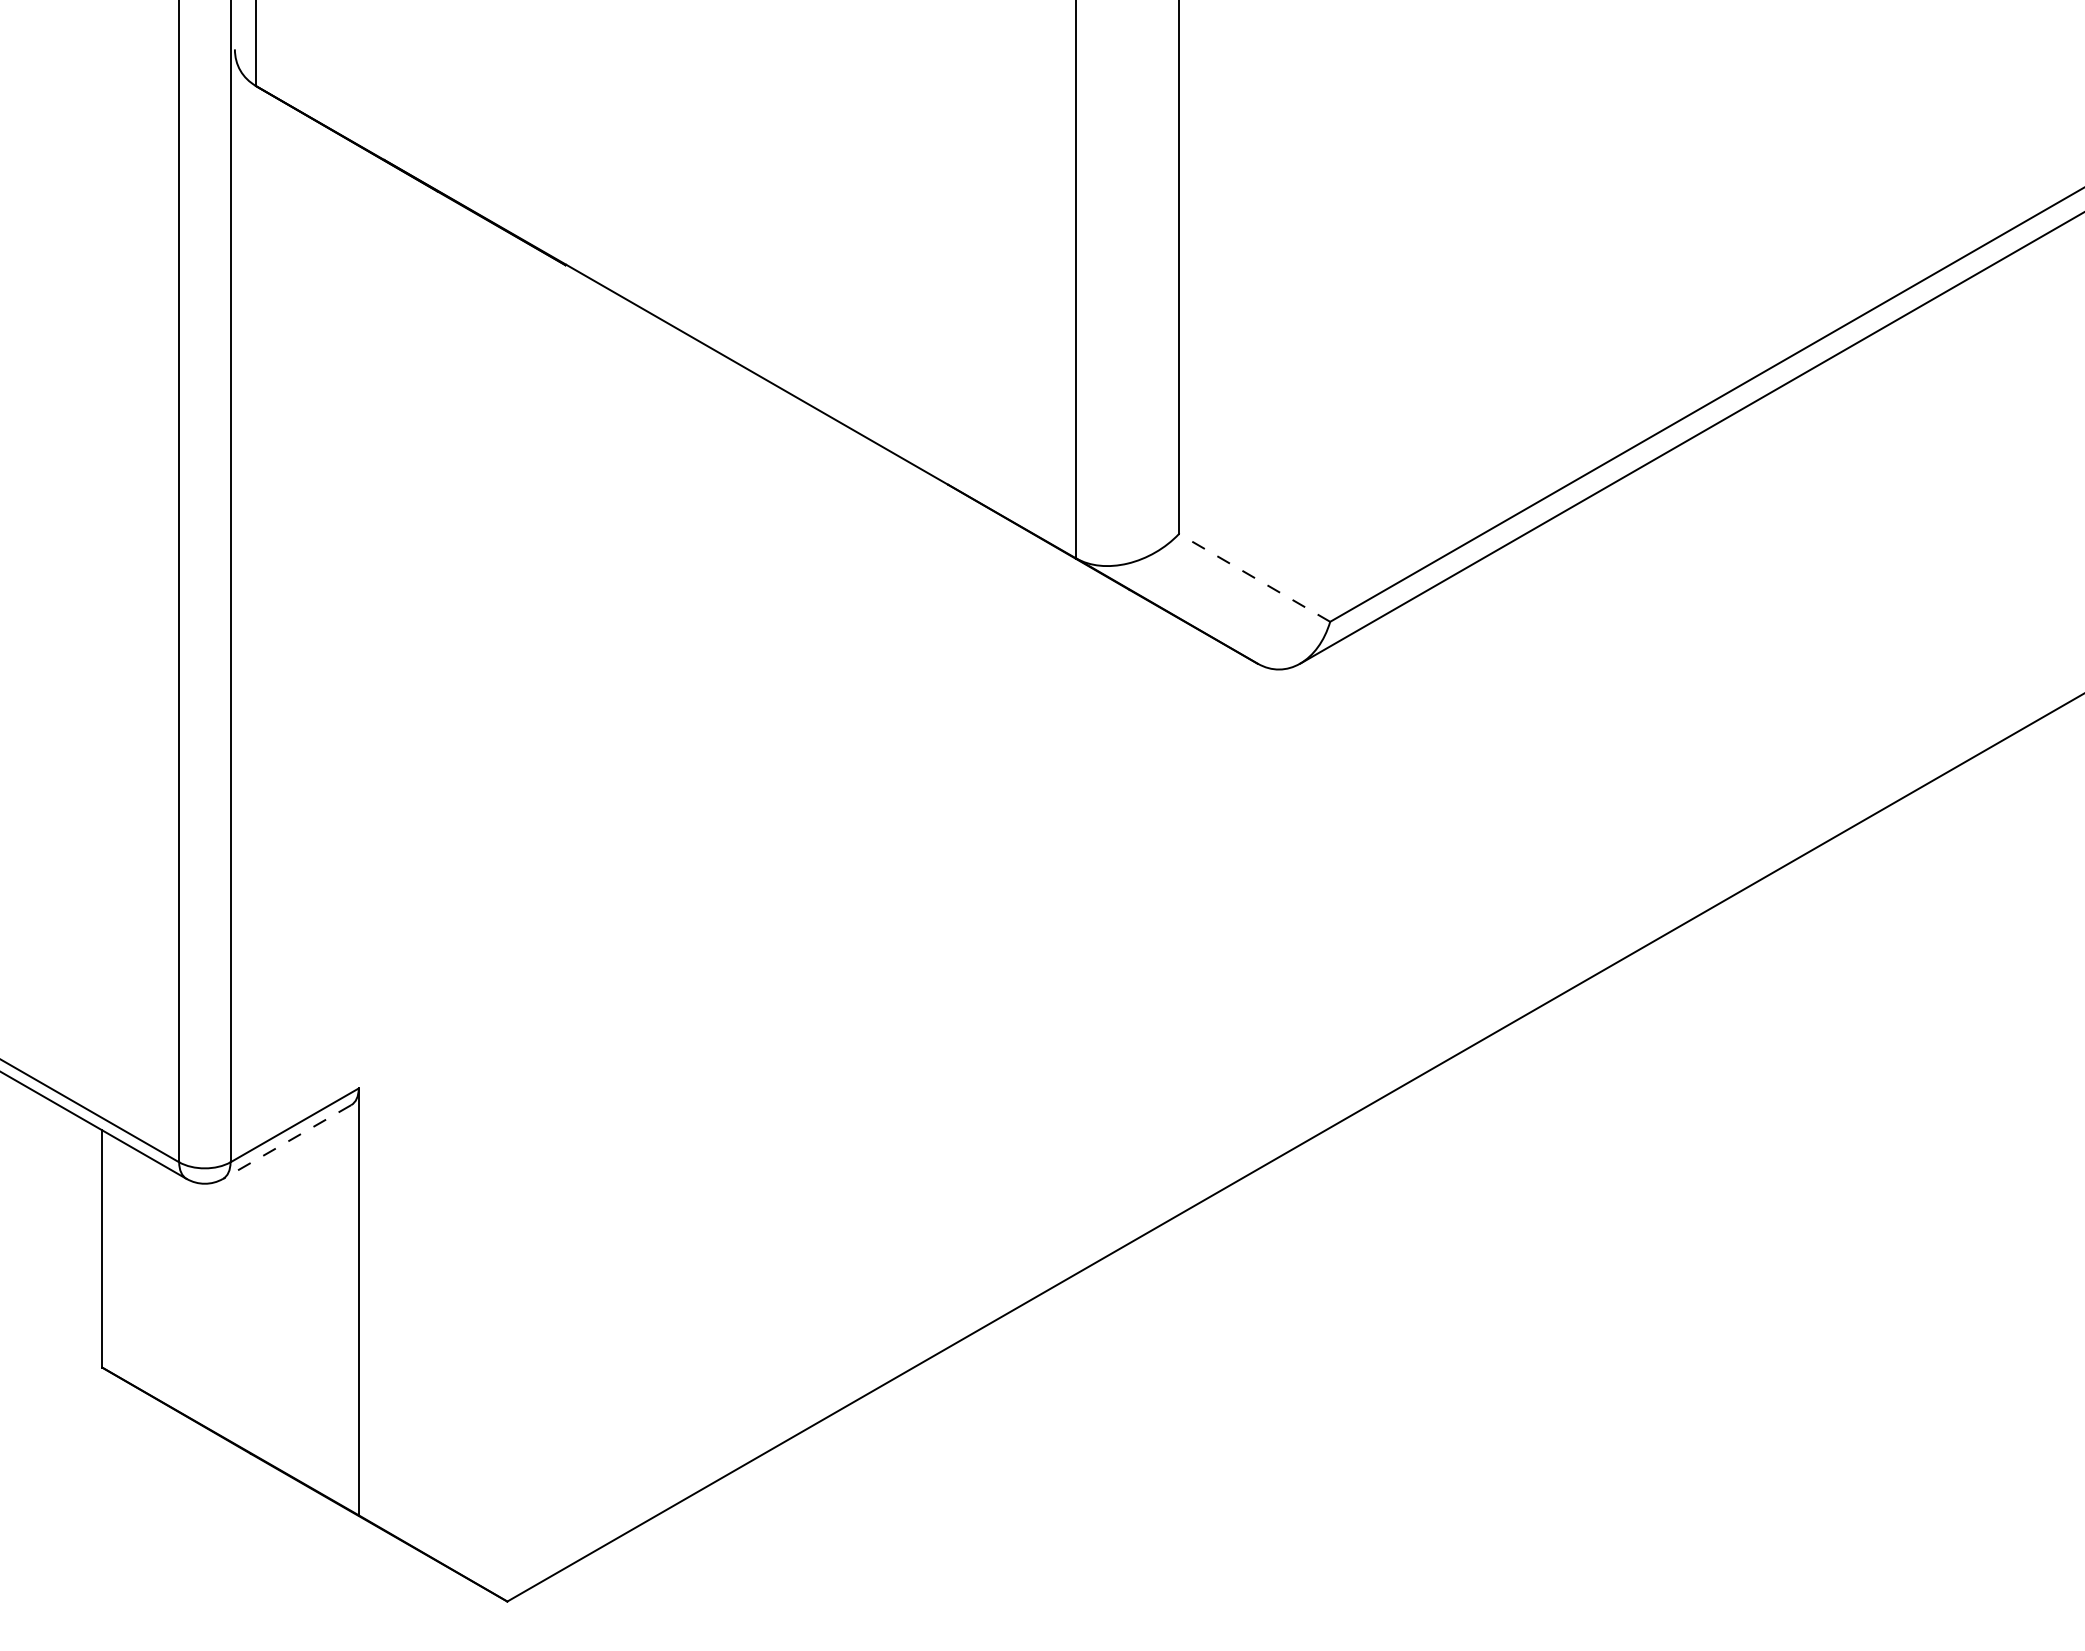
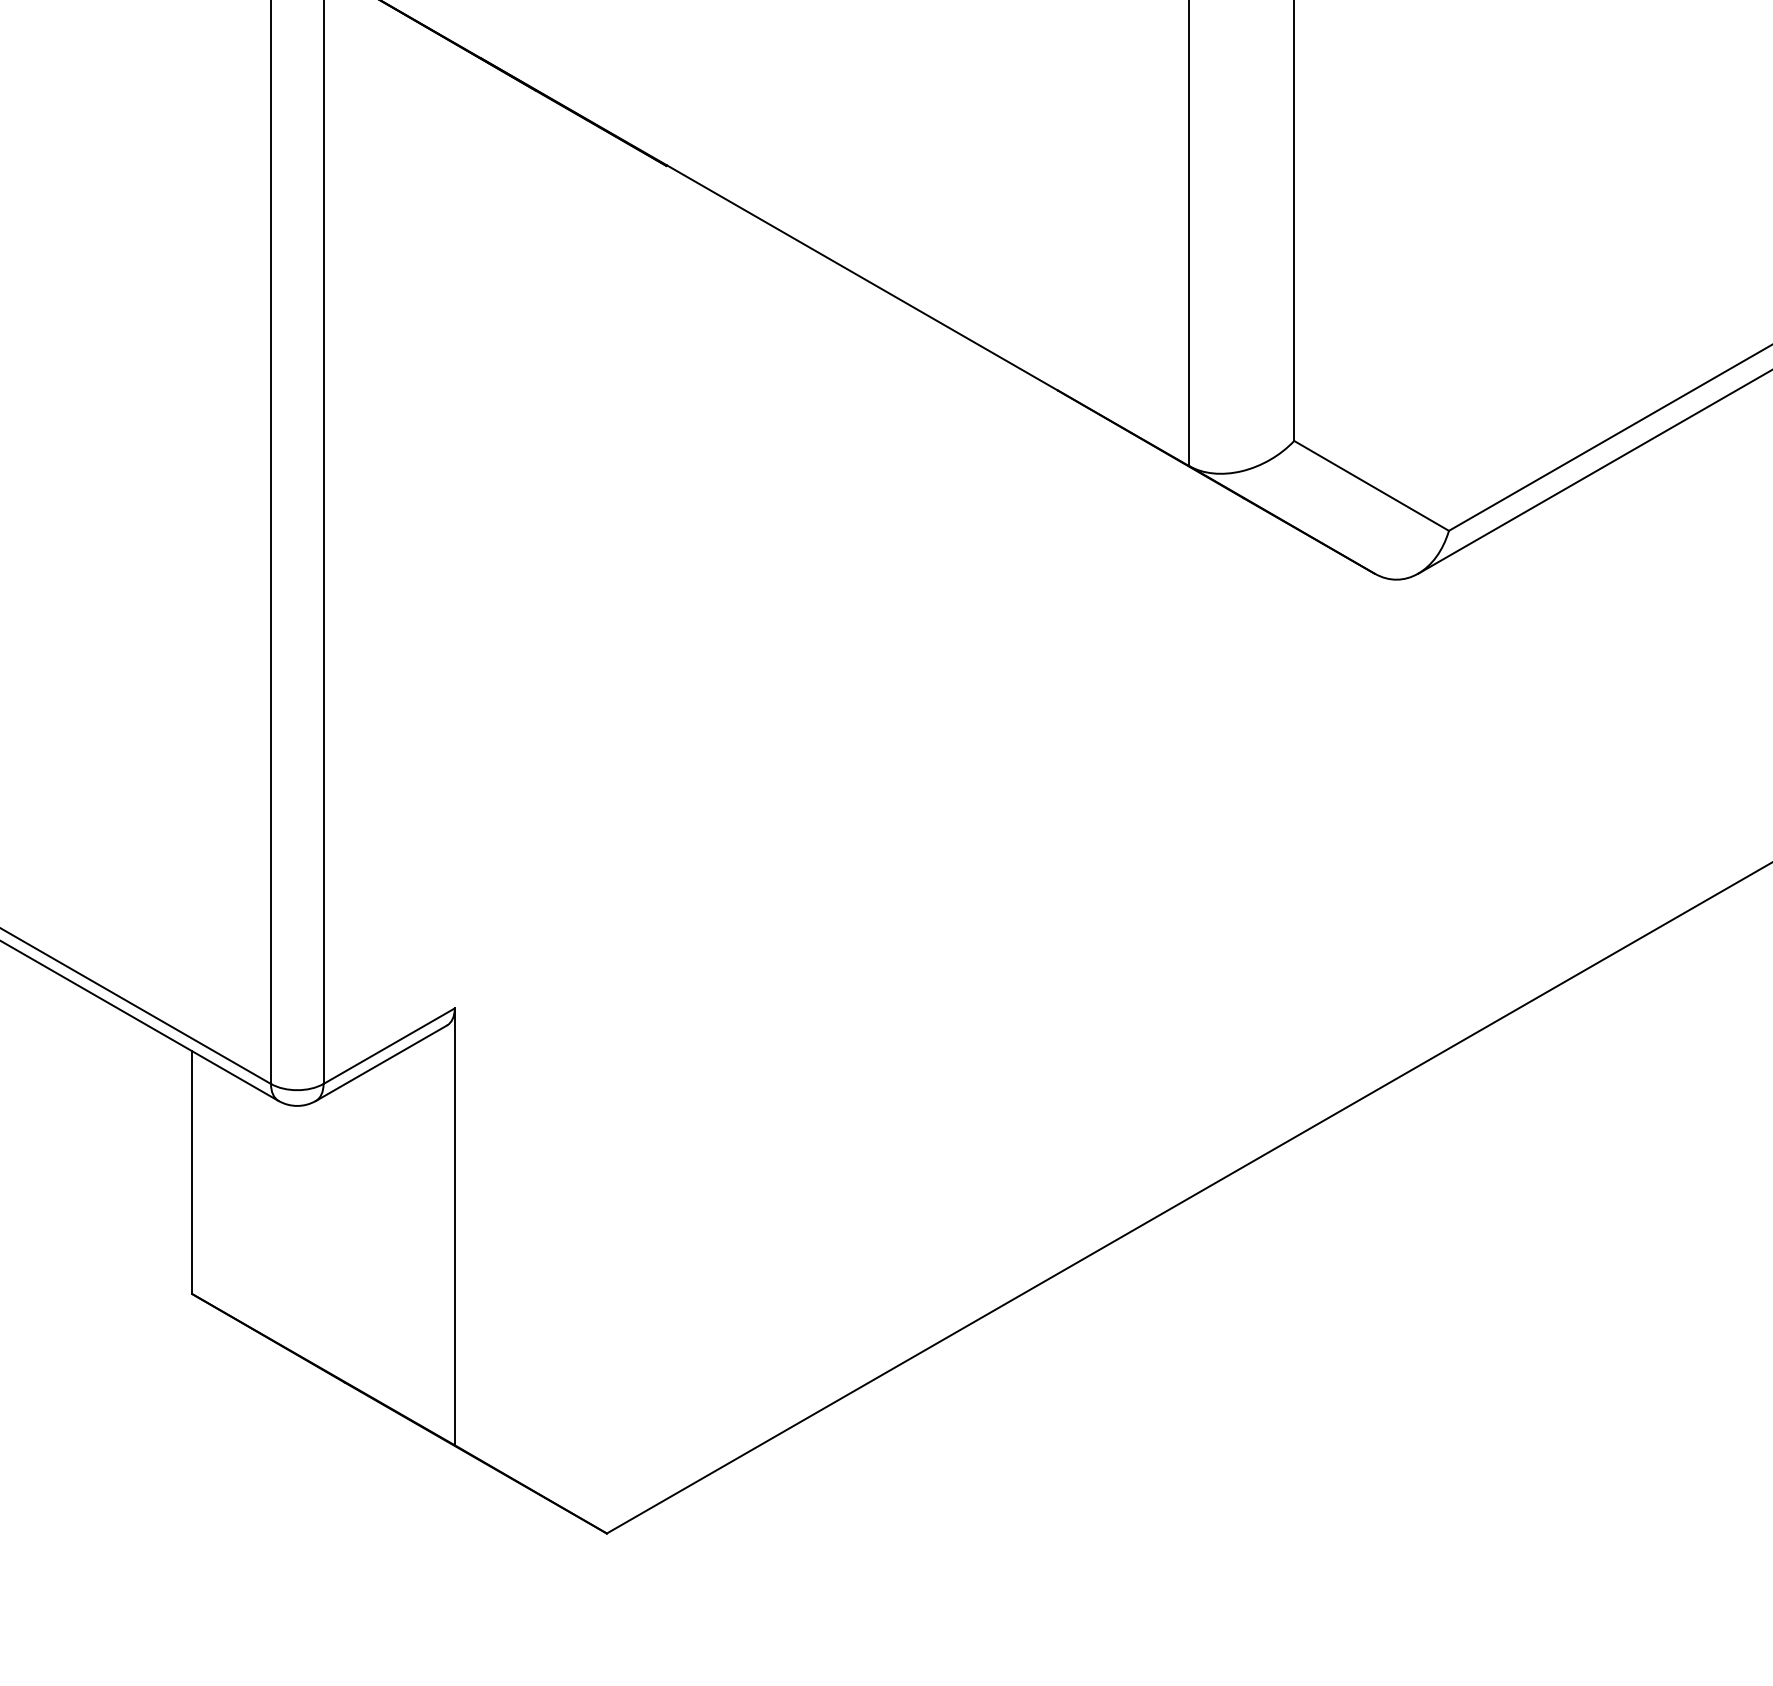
line: (1254, 577) -> (1371, 485), dashed -> solid
line: (287, 1142) -> (381, 1063), dashed -> solid

